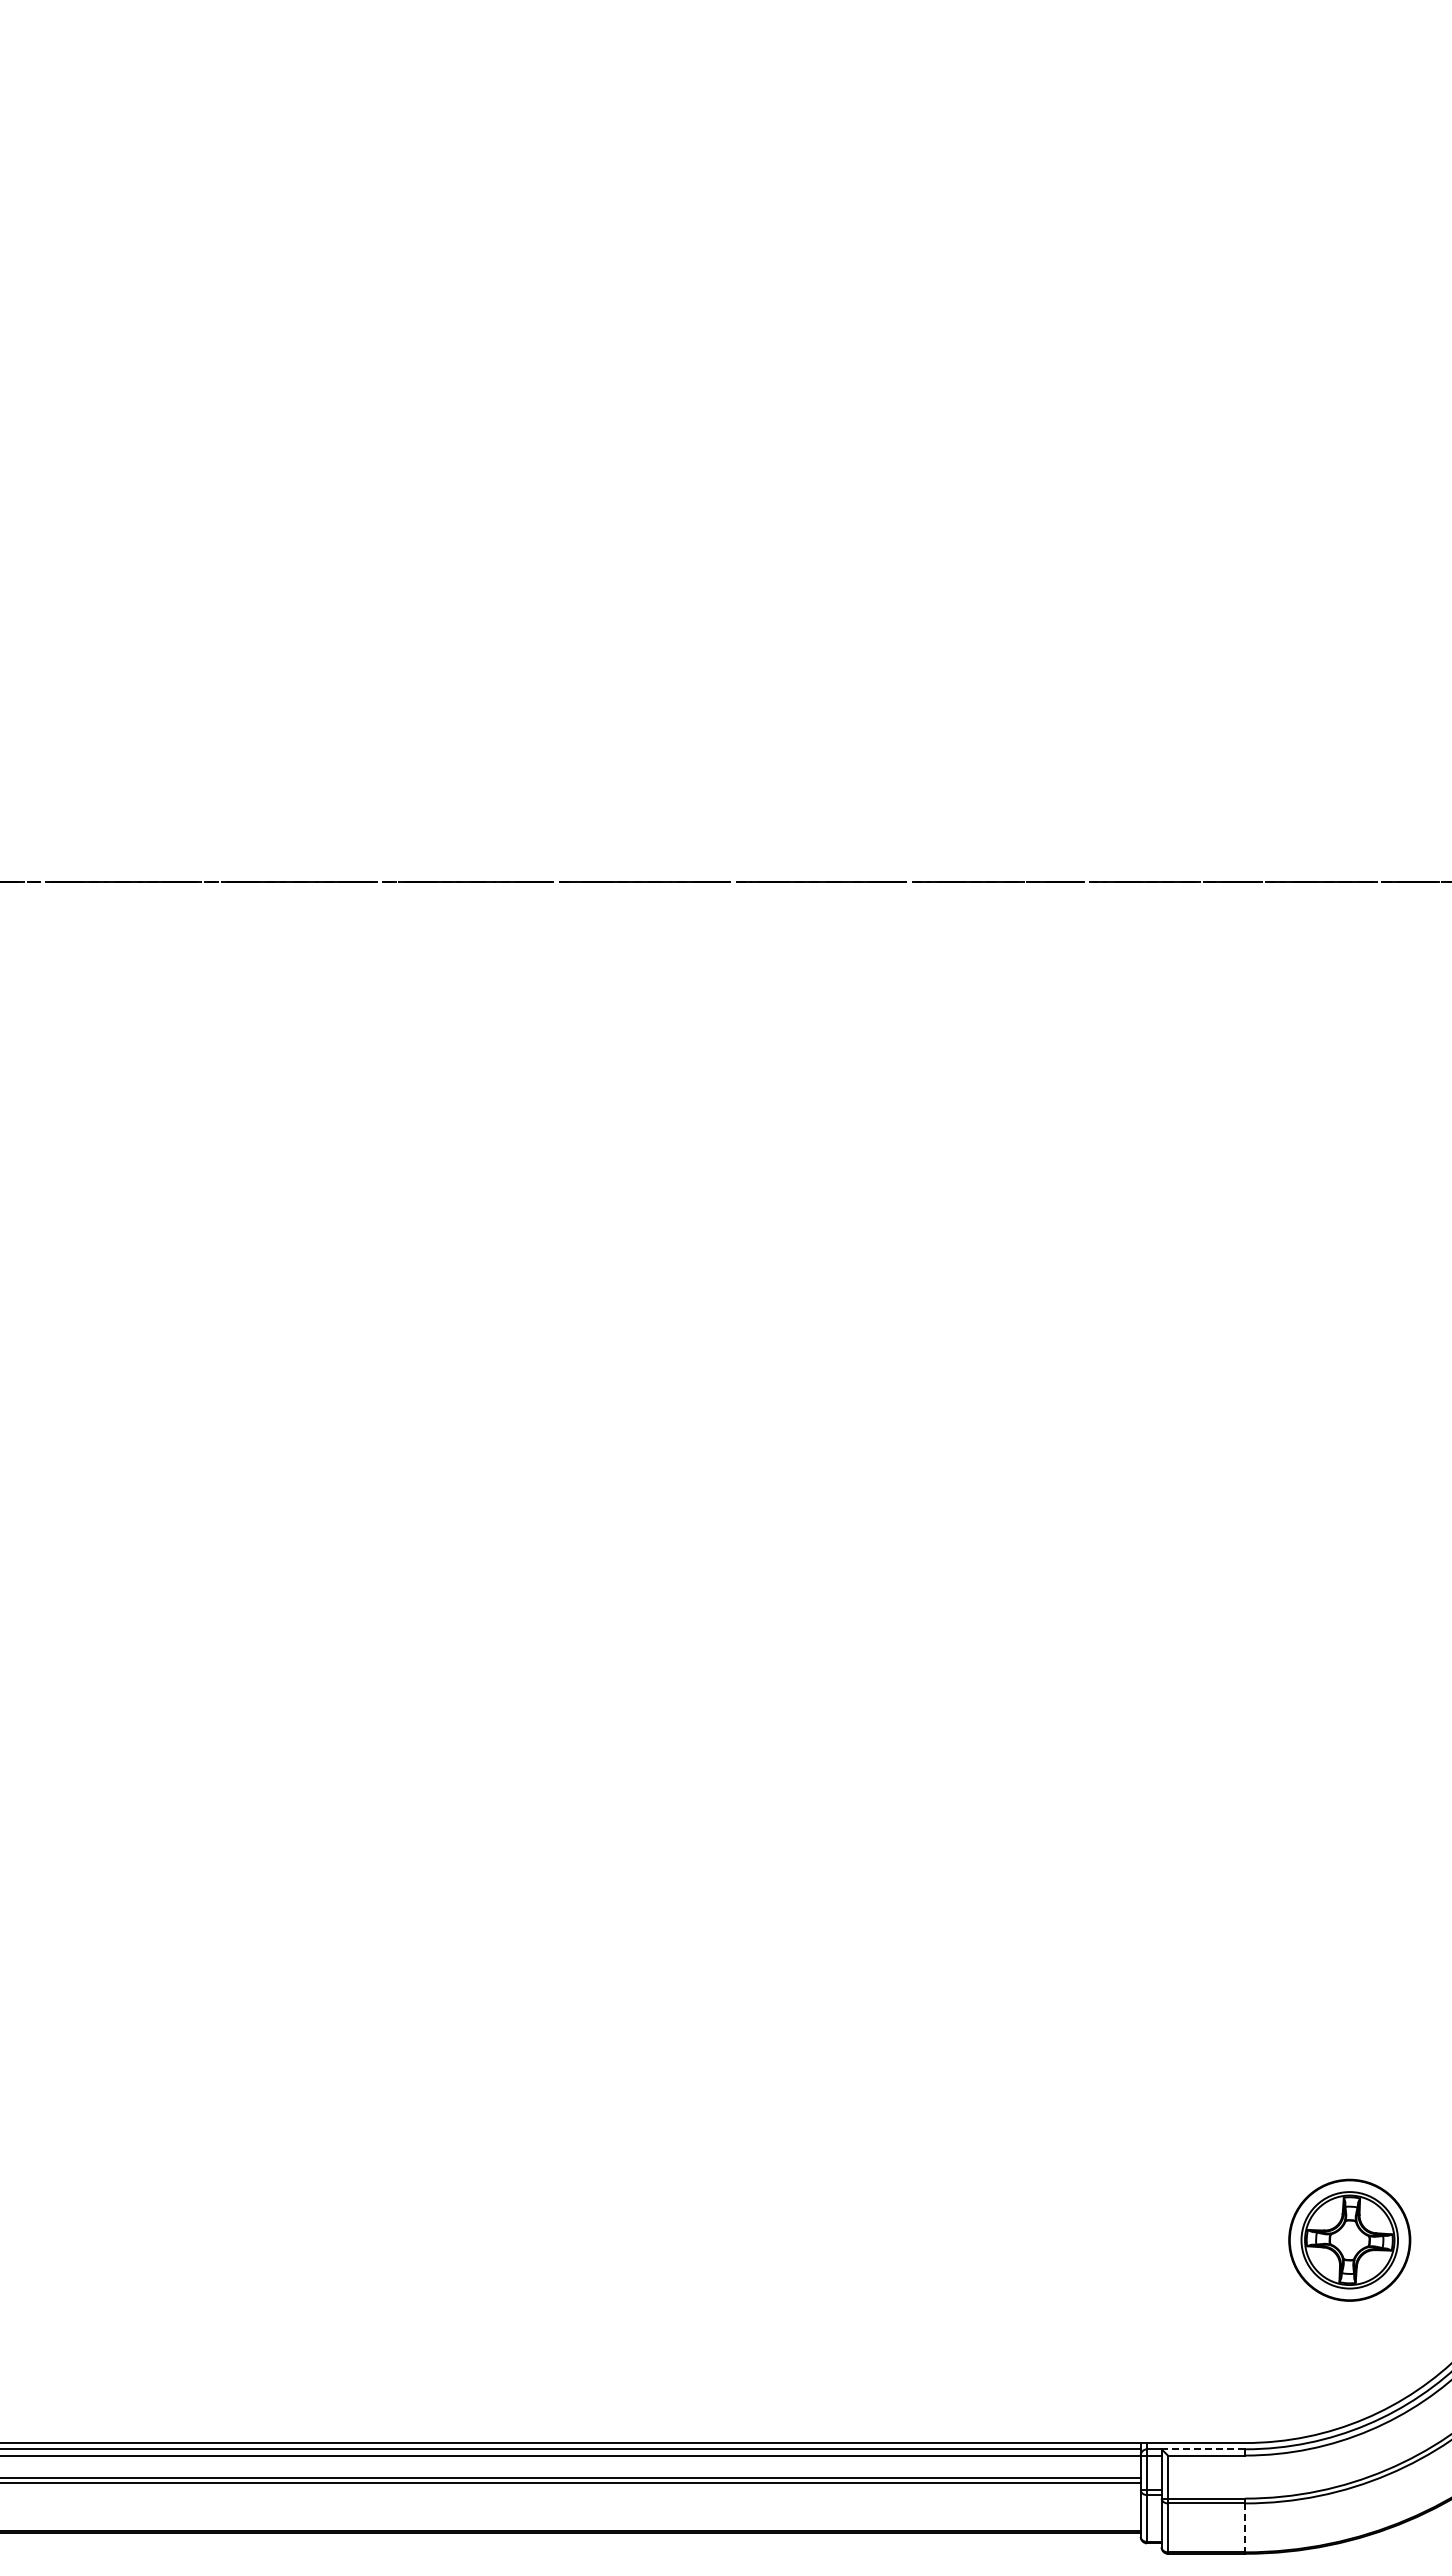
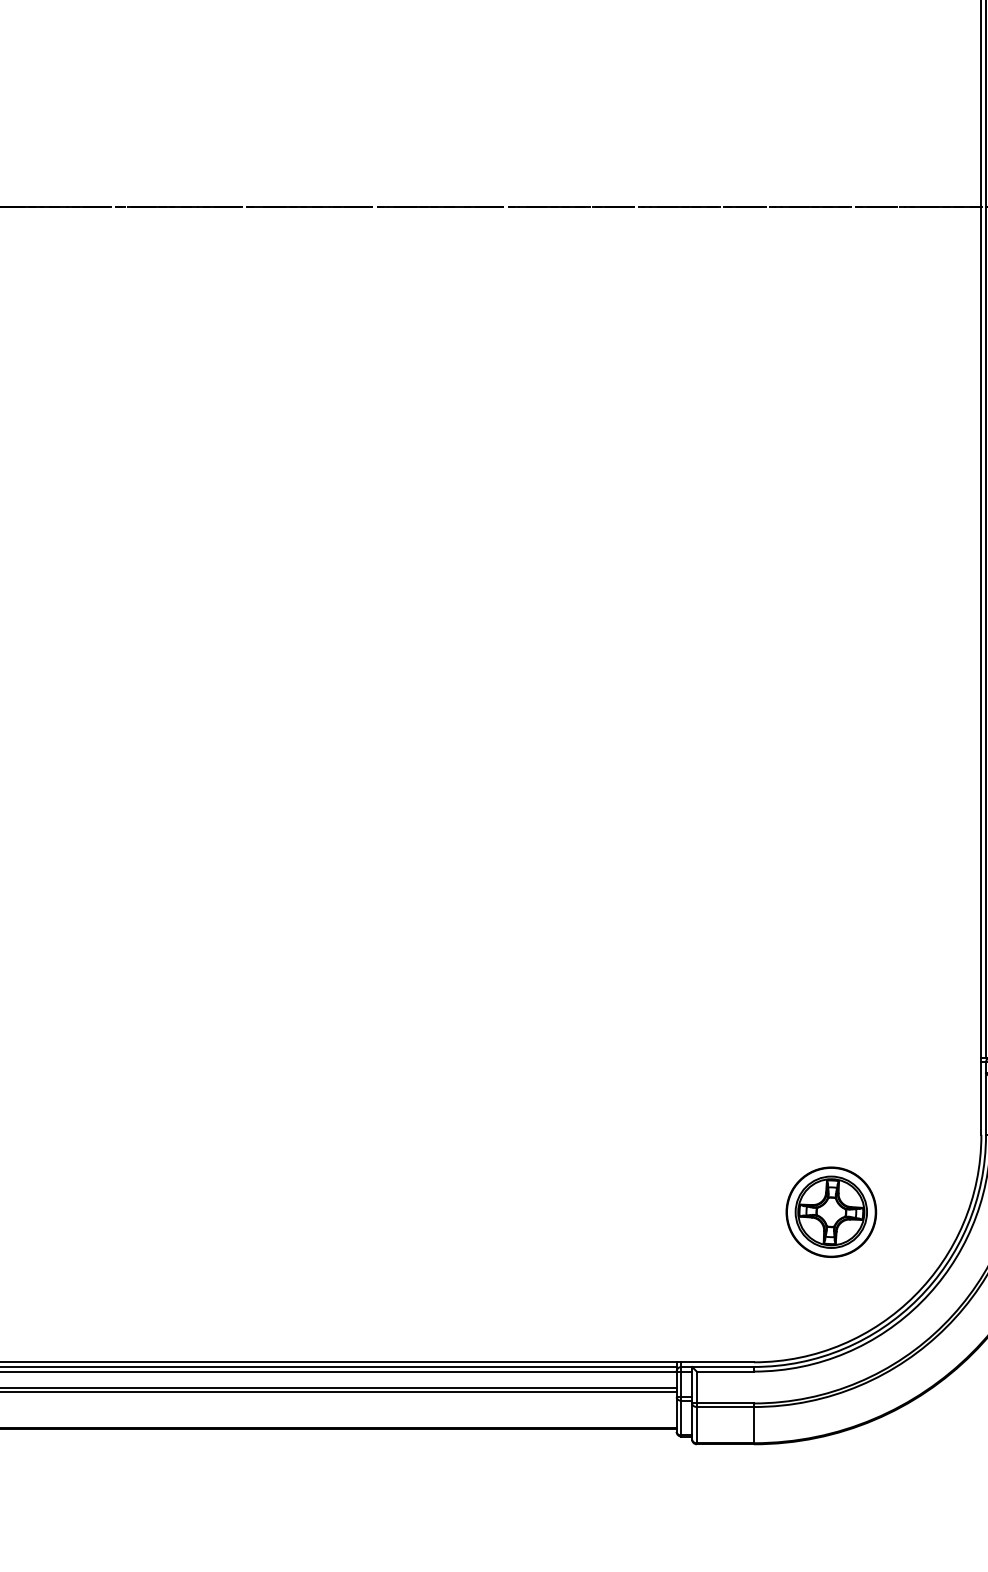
line: (1203, 2449) -> (723, 1367), dashed -> solid
line: (1245, 2528) -> (754, 1425), dashed -> solid

